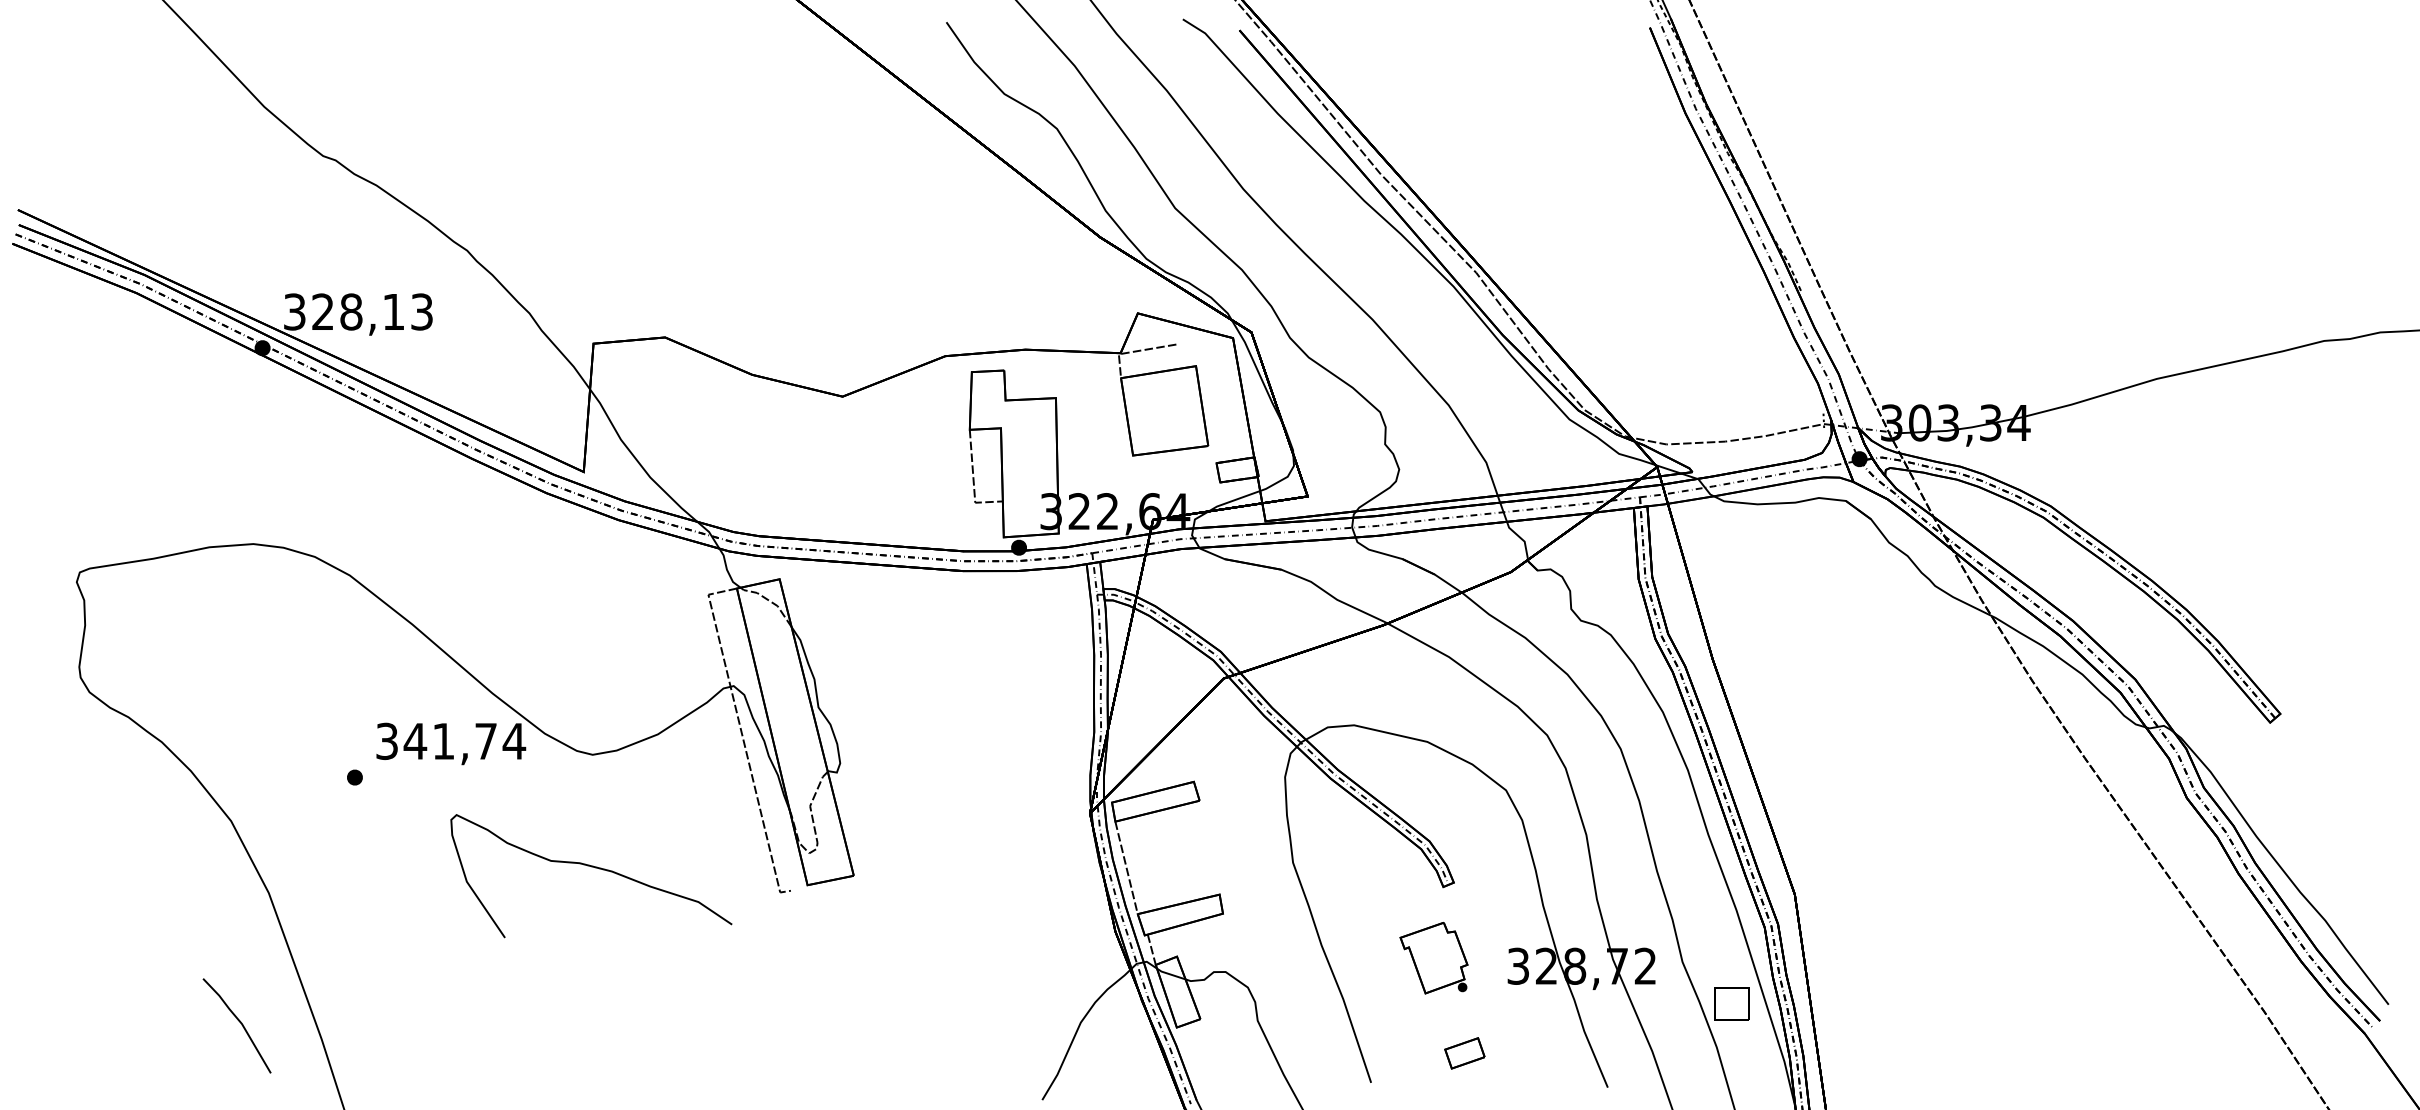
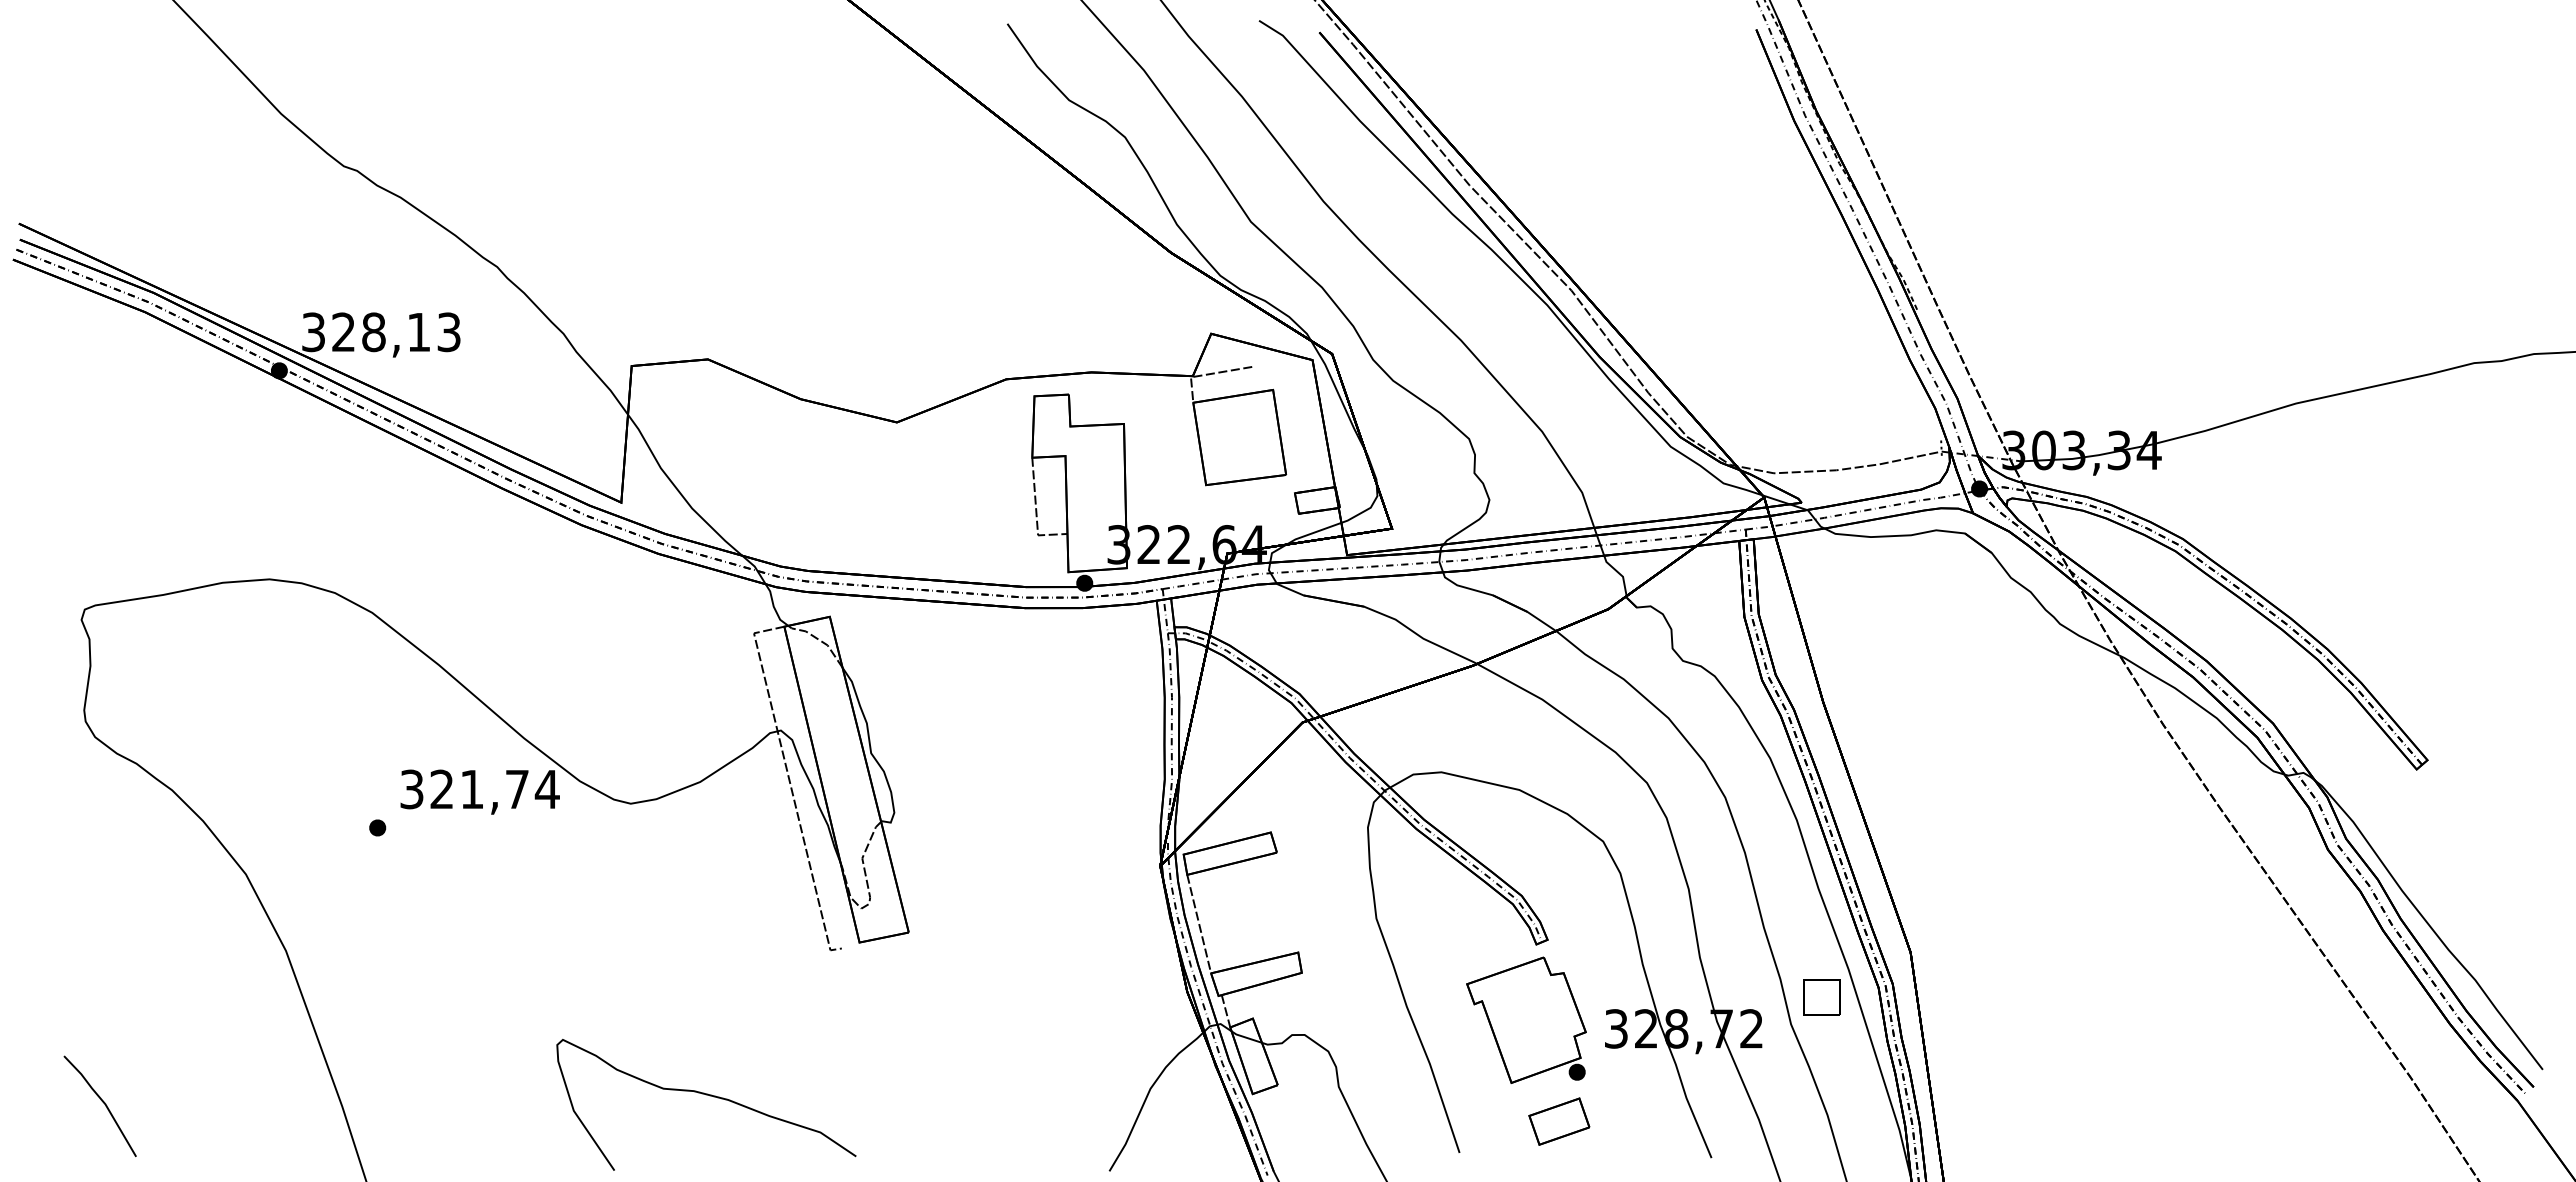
text: (414, 740) -> (441, 788), 341,74 -> 321,74
curve: (594, 868) -> (709, 1096), moved
part: (1434, 957) -> (1526, 1019), size x1.67
part: (1731, 1003) -> (1821, 997), moved
line: (239, 1022) -> (102, 1102), moved
part: (1465, 1053) -> (1559, 1121), size x1.43

